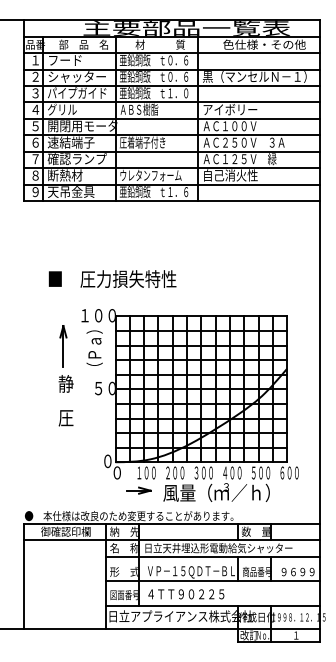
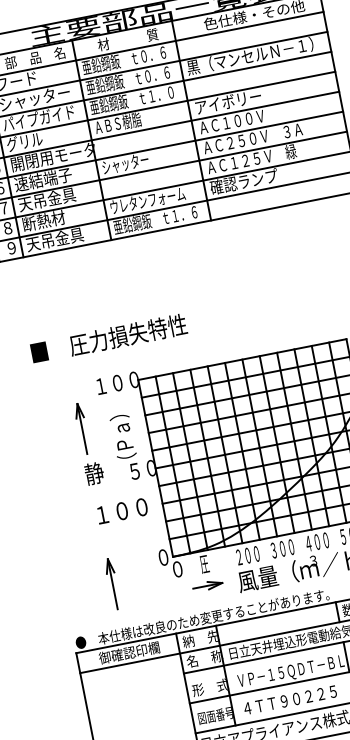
text: (142, 142) -> (129, 162), 圧着端子付き -> シャッター
text: (76, 159) -> (53, 198), 確認ランプ -> 天吊金具
text: (230, 175) -> (244, 181), 自己消火性 -> 確認ランプ
text: (112, 278) -> (108, 338), moved
text: (94, 347) -> (122, 436), moved
text: (80, 418) -> (120, 512), 圧 -> １００
text: (145, 473) -> (212, 563), １００ -> 圧
part: (63, 474) -> (112, 584), added

